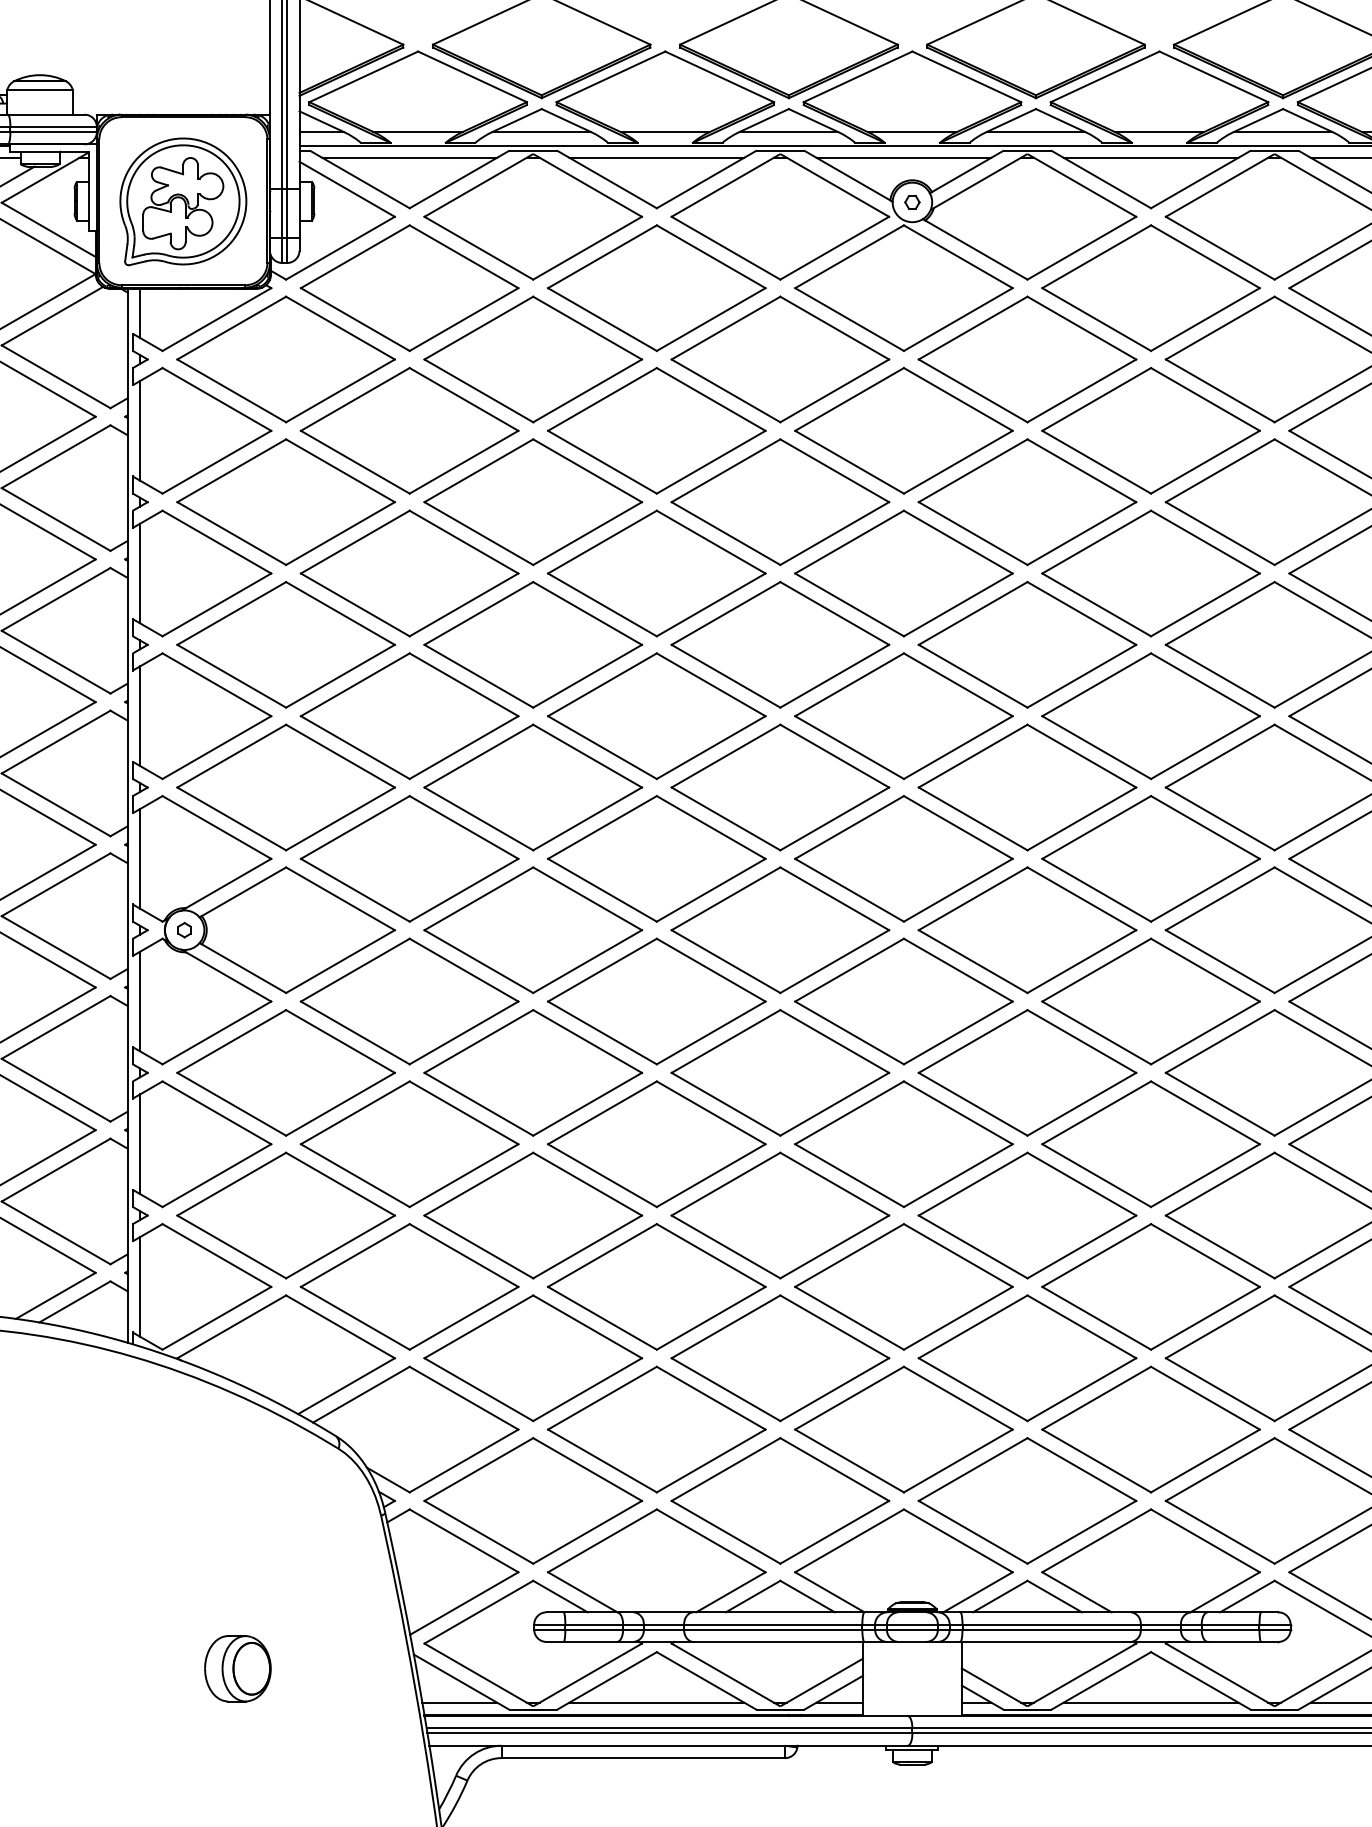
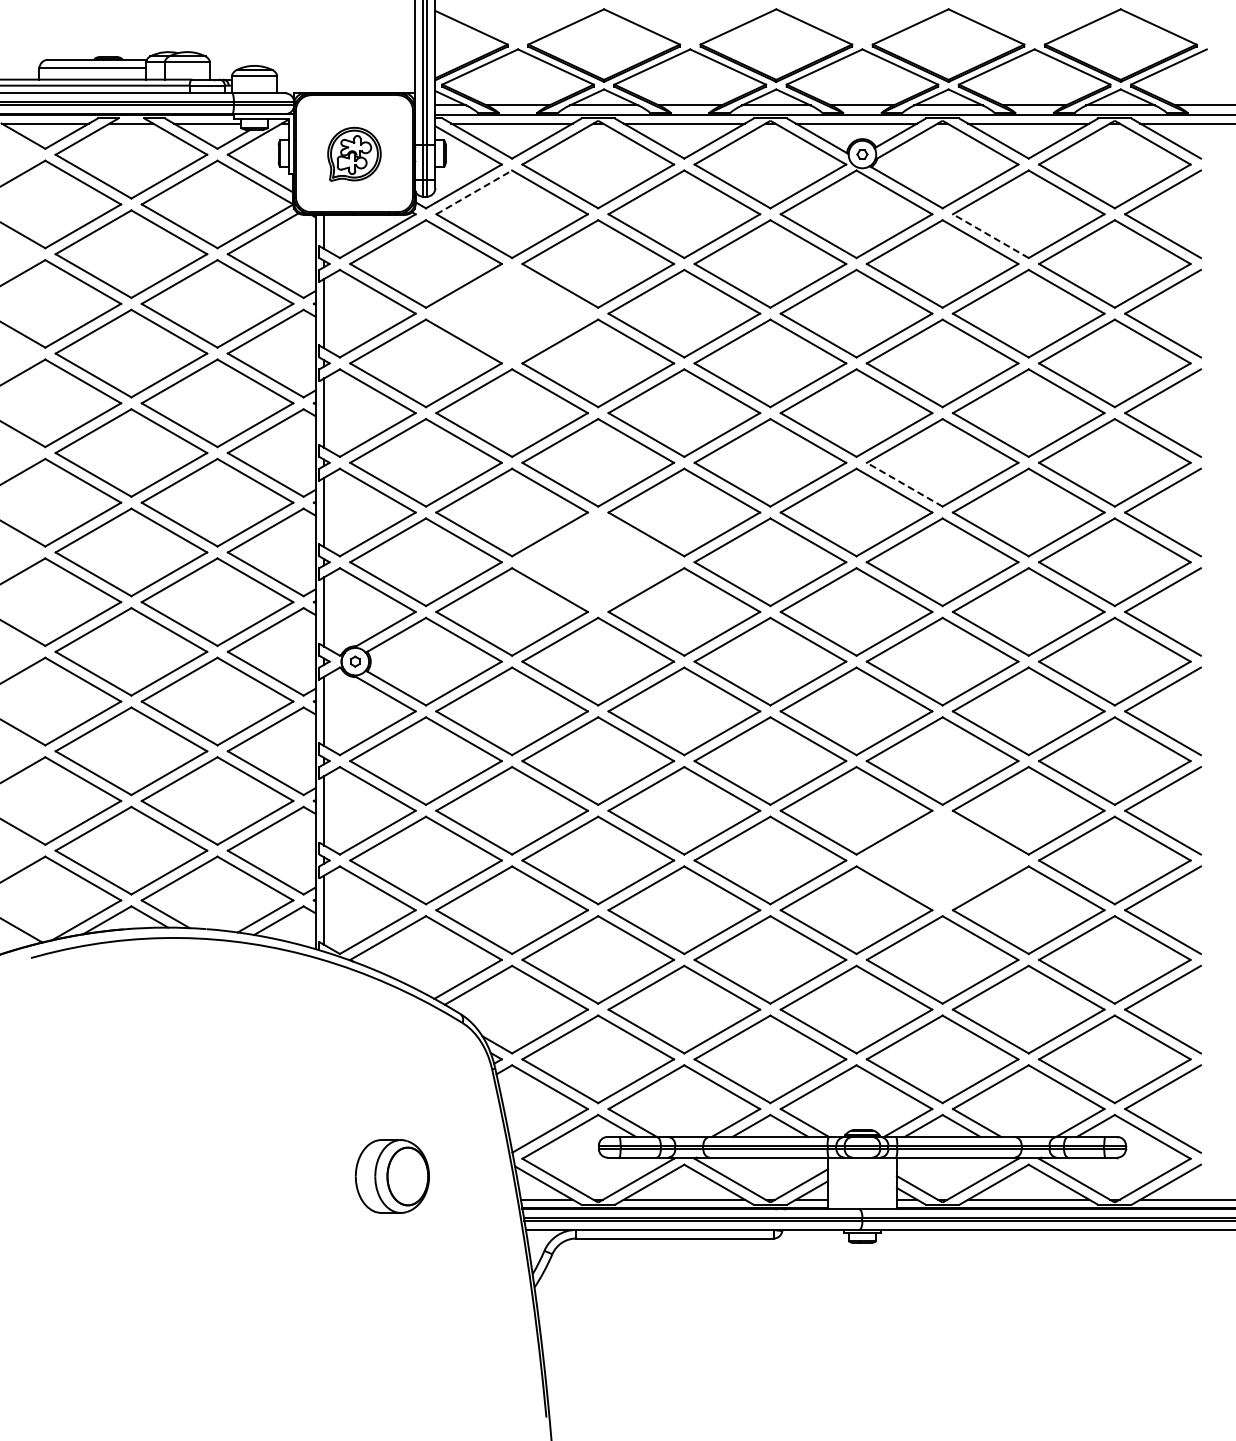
part: (183, 202) -> (354, 154), size x0.6
line: (355, 256) -> (474, 192), solid -> dashed
line: (1096, 320) -> (990, 236), solid -> dashed
part: (408, 430) -> (511, 313), removed
line: (972, 675) -> (904, 484), solid -> dashed
part: (533, 787) -> (598, 562), removed
part: (1027, 1215) -> (942, 860), removed
part: (237, 1667) -> (392, 1175), size x1.6

